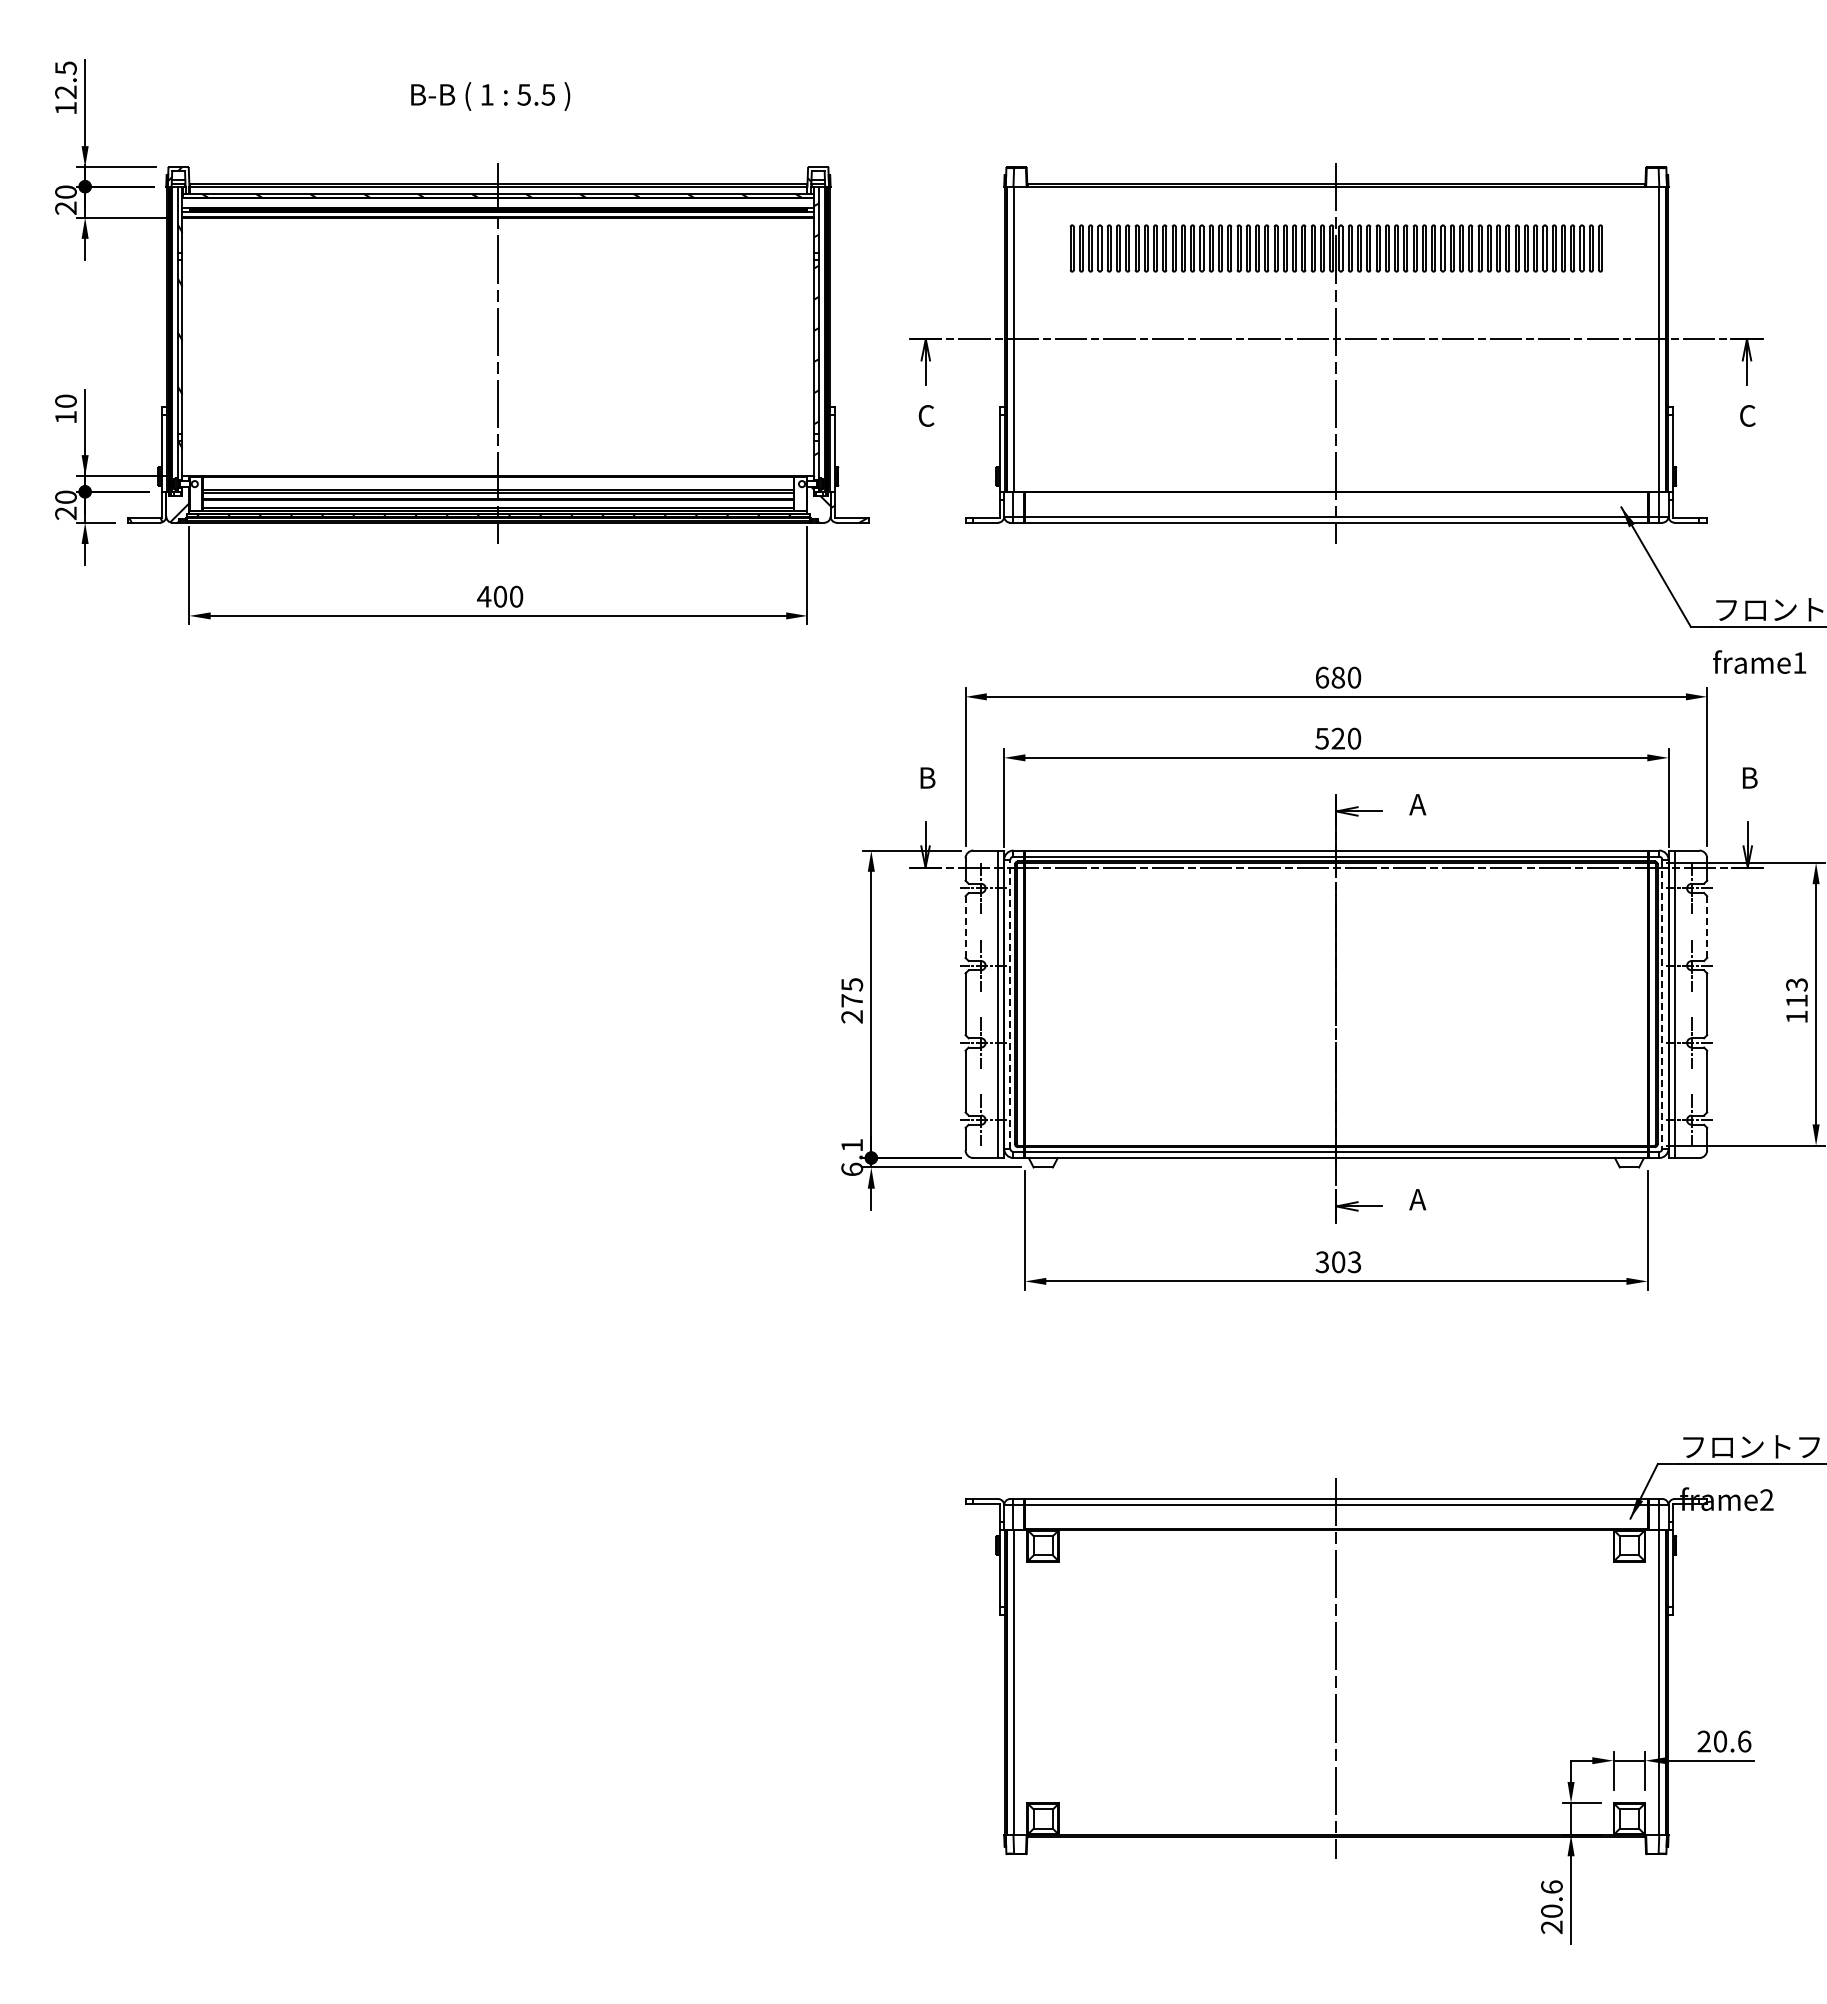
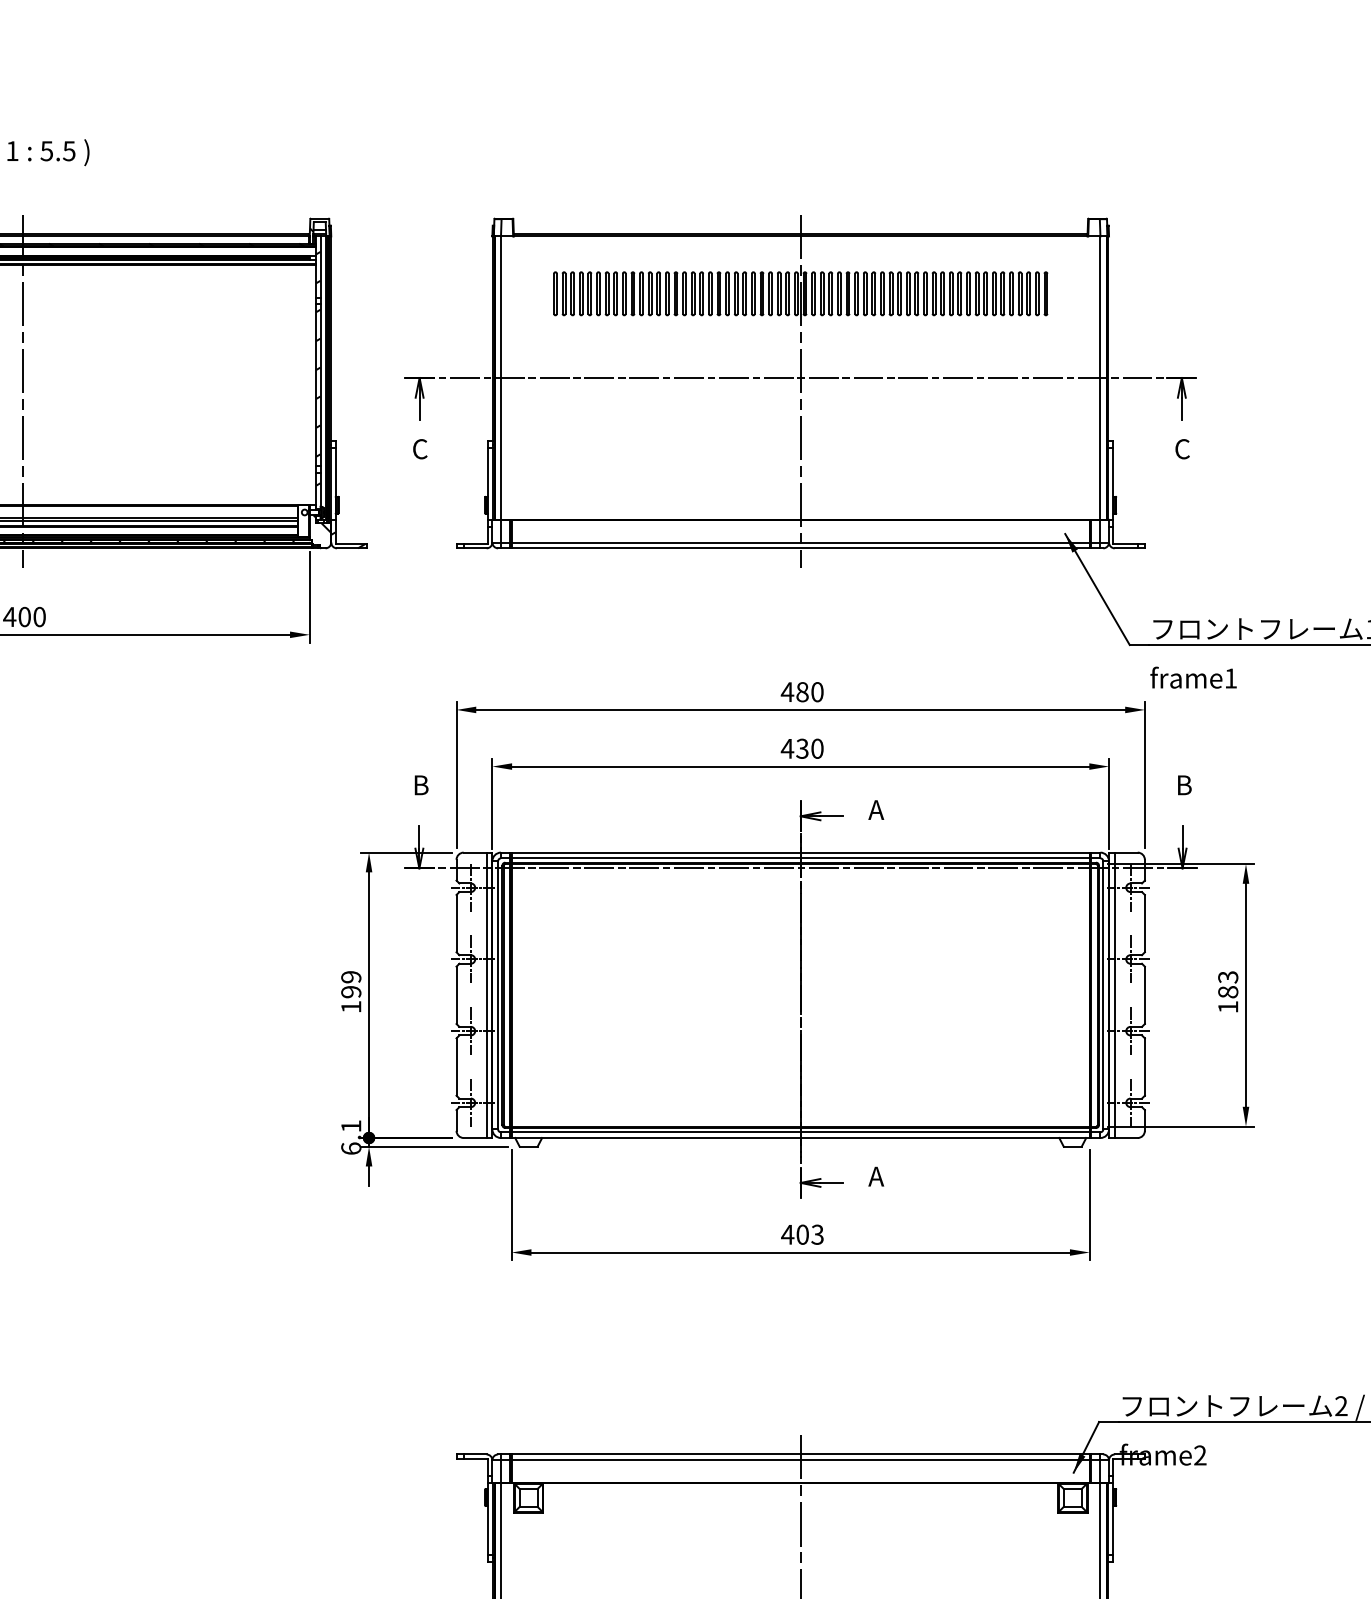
text: (1321, 677) -> (786, 691), 680 -> 480
text: (1329, 738) -> (794, 748), 520 -> 430
line: (965, 927) -> (456, 924), dashed -> solid
line: (1707, 927) -> (1145, 924), dashed -> solid
text: (852, 1000) -> (351, 991), 275 -> 199
text: (1796, 1000) -> (1227, 991), 113 -> 183
line: (1010, 1003) -> (498, 994), dashed -> solid
line: (1662, 1004) -> (1103, 995), dashed -> solid
text: (1322, 1262) -> (787, 1234), 303 -> 403

